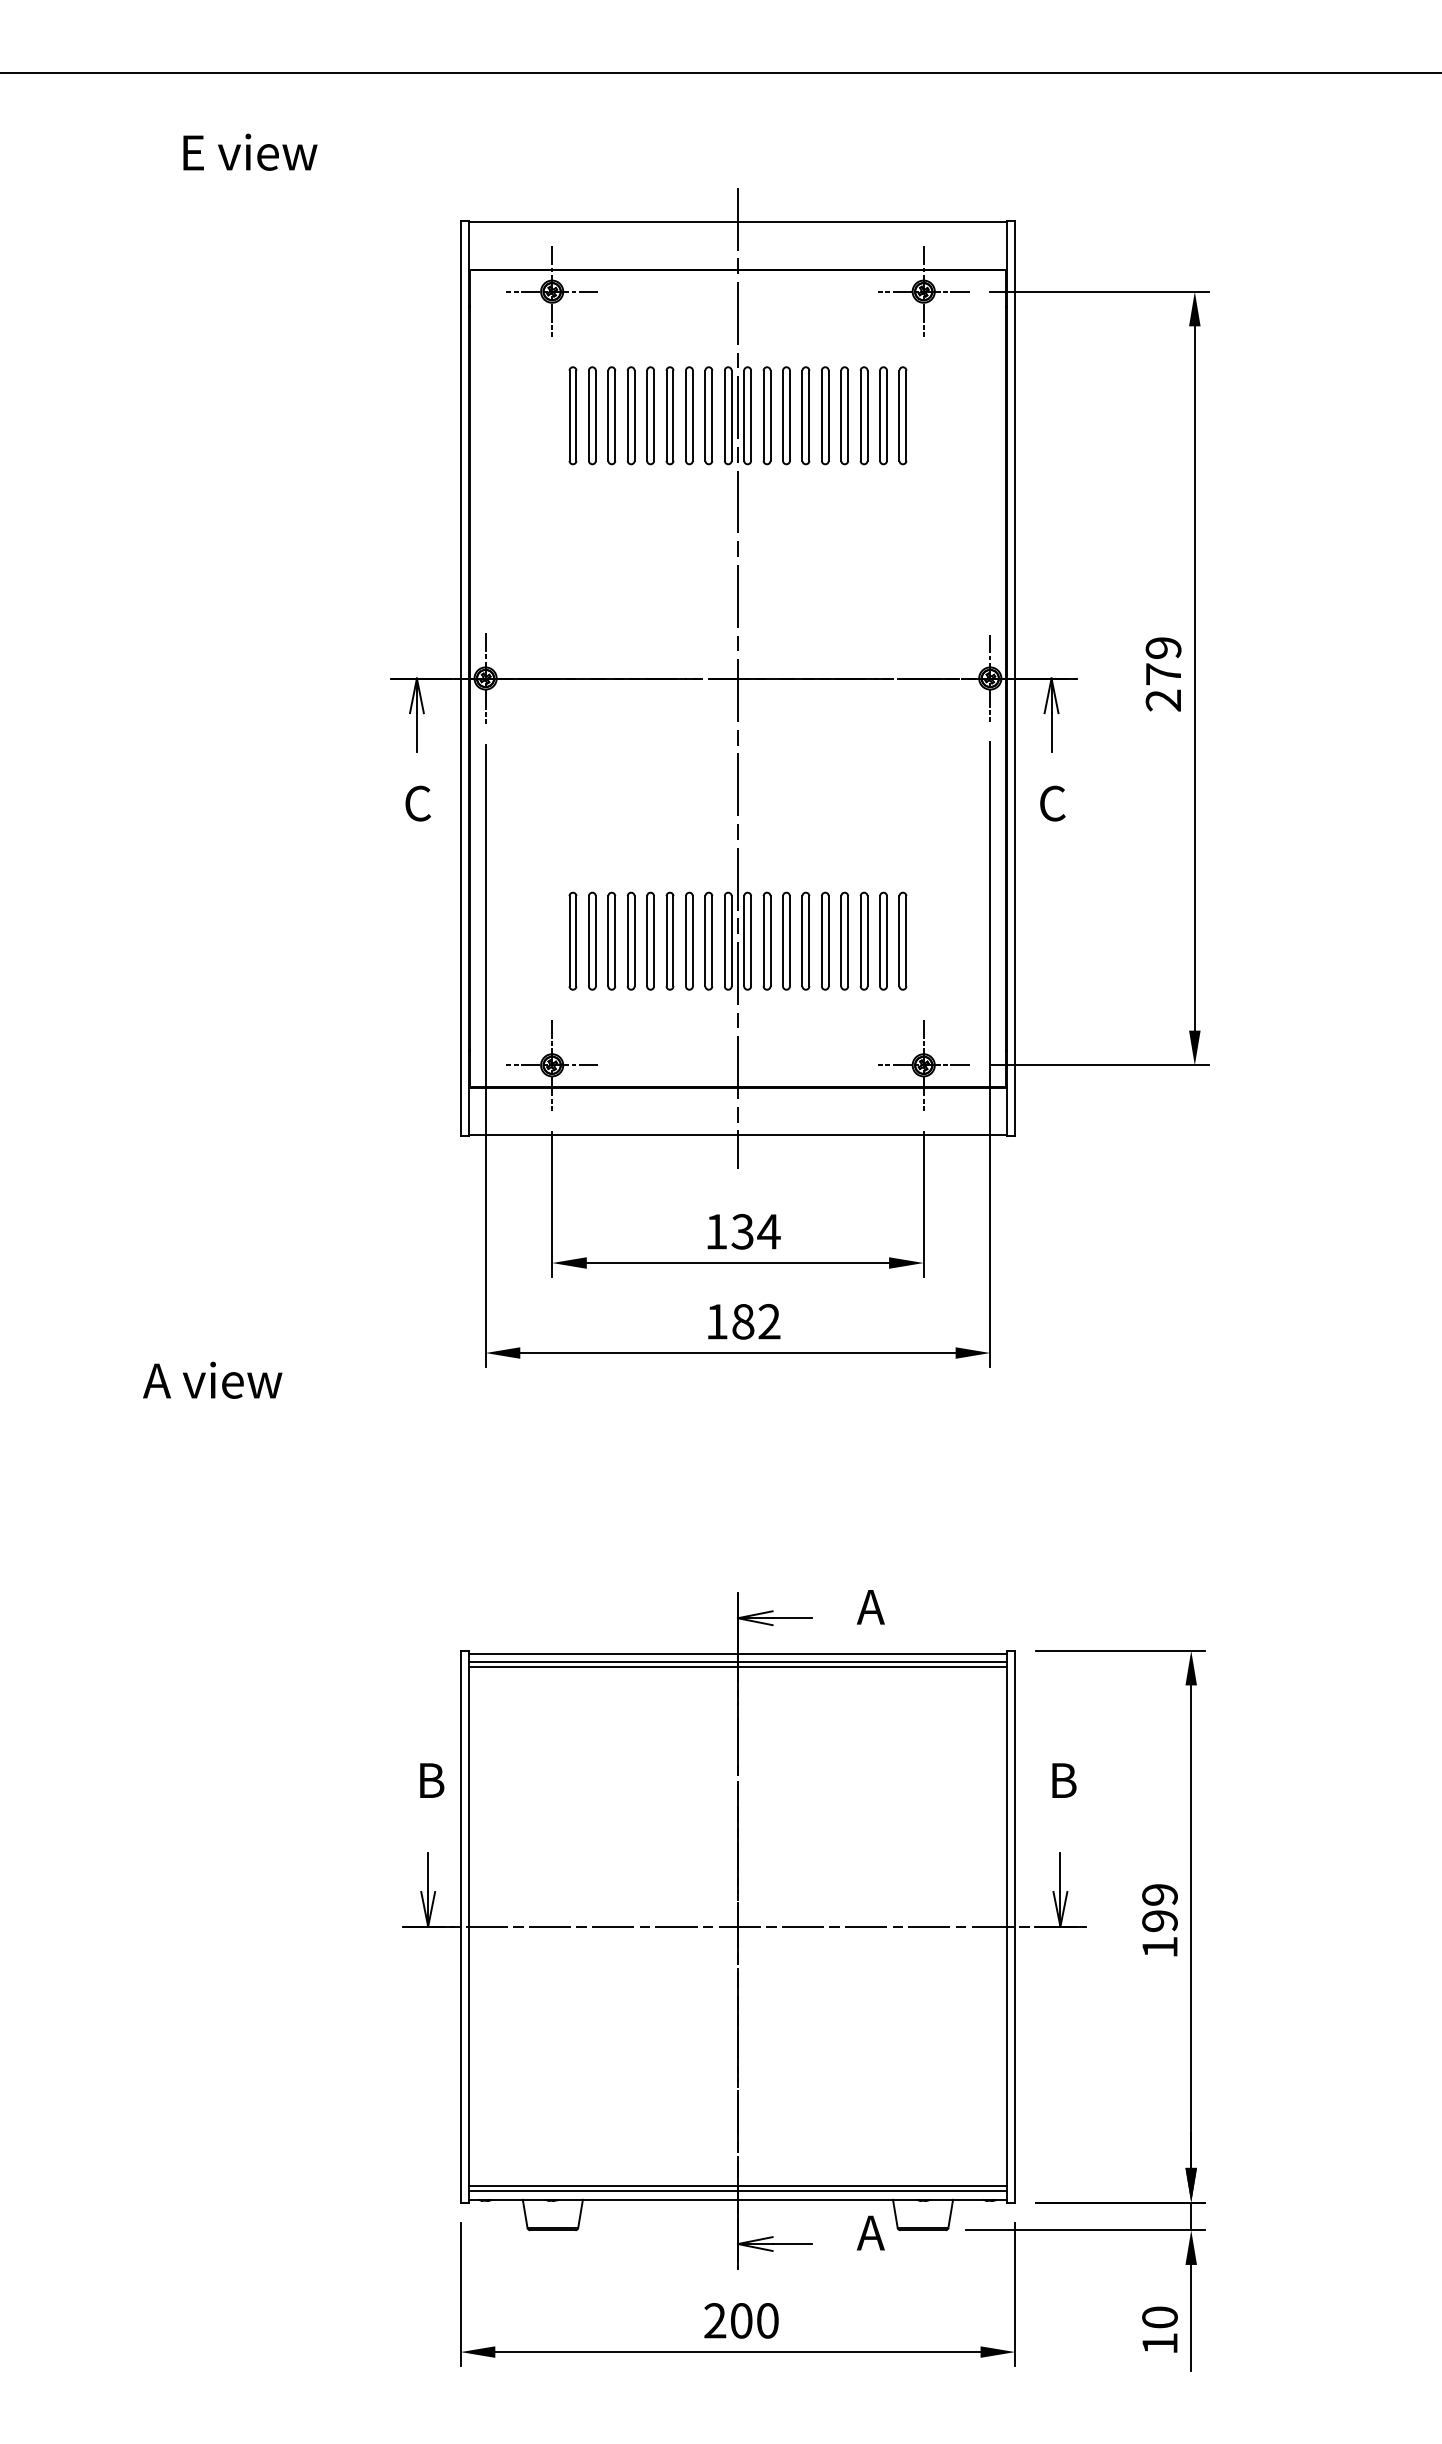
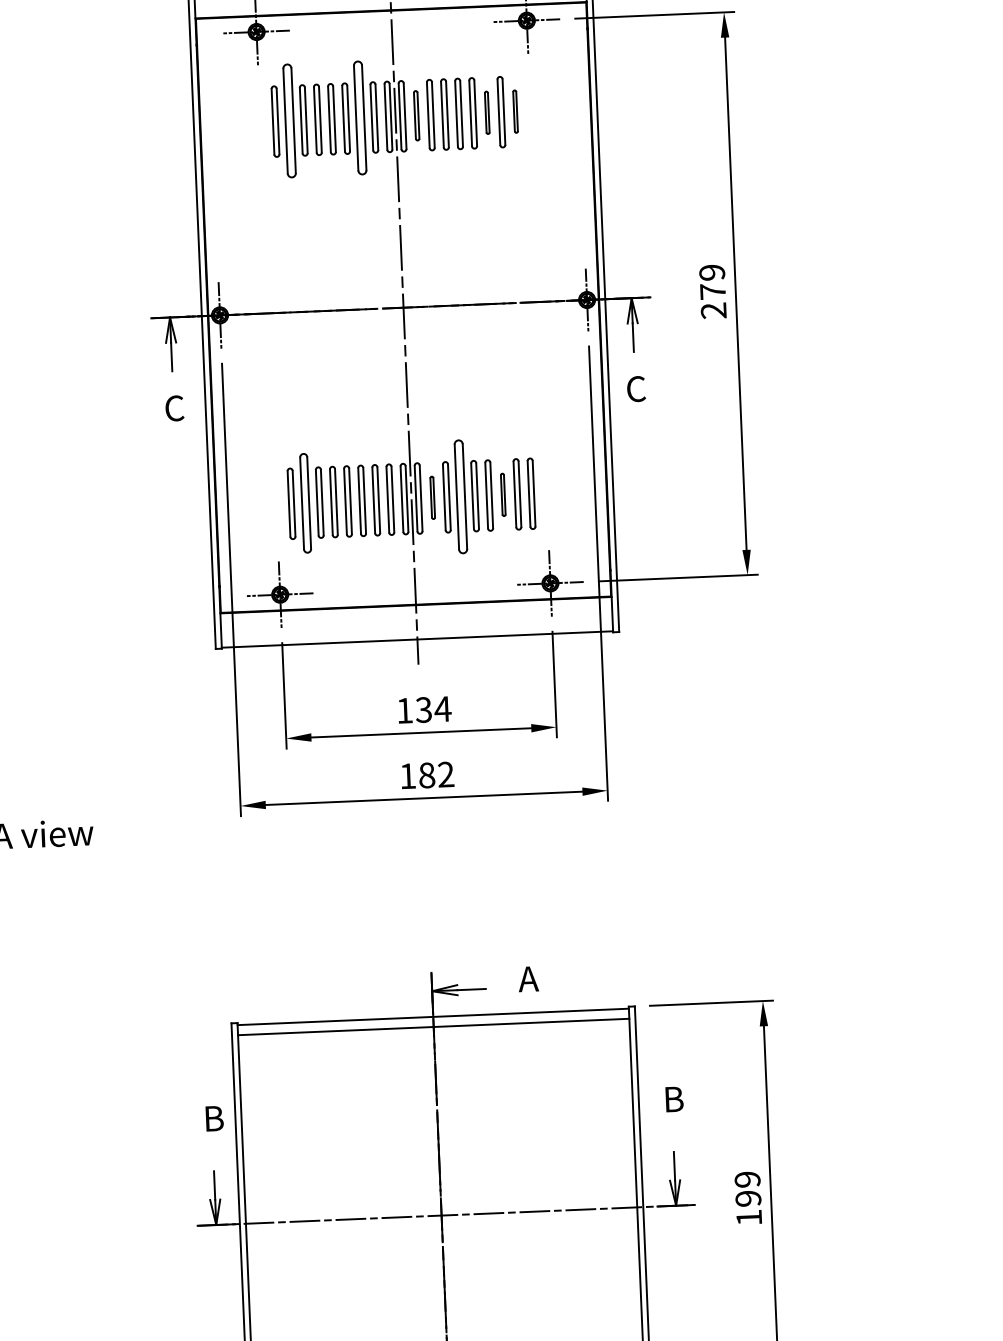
part: (592, 415) -> (289, 120), size x1.6
part: (689, 415) -> (360, 117), size x1.6
part: (766, 415) -> (416, 115), size x0.7
part: (863, 415) -> (486, 112), size x0.6
part: (902, 415) -> (515, 111), size x0.6
part: (592, 940) -> (305, 502), size x1.4
part: (766, 940) -> (432, 497), size x0.6
part: (805, 940) -> (460, 496), size x1.6
part: (863, 940) -> (502, 494), size x0.6
line: (737, 1661) -> (433, 1022), removed

